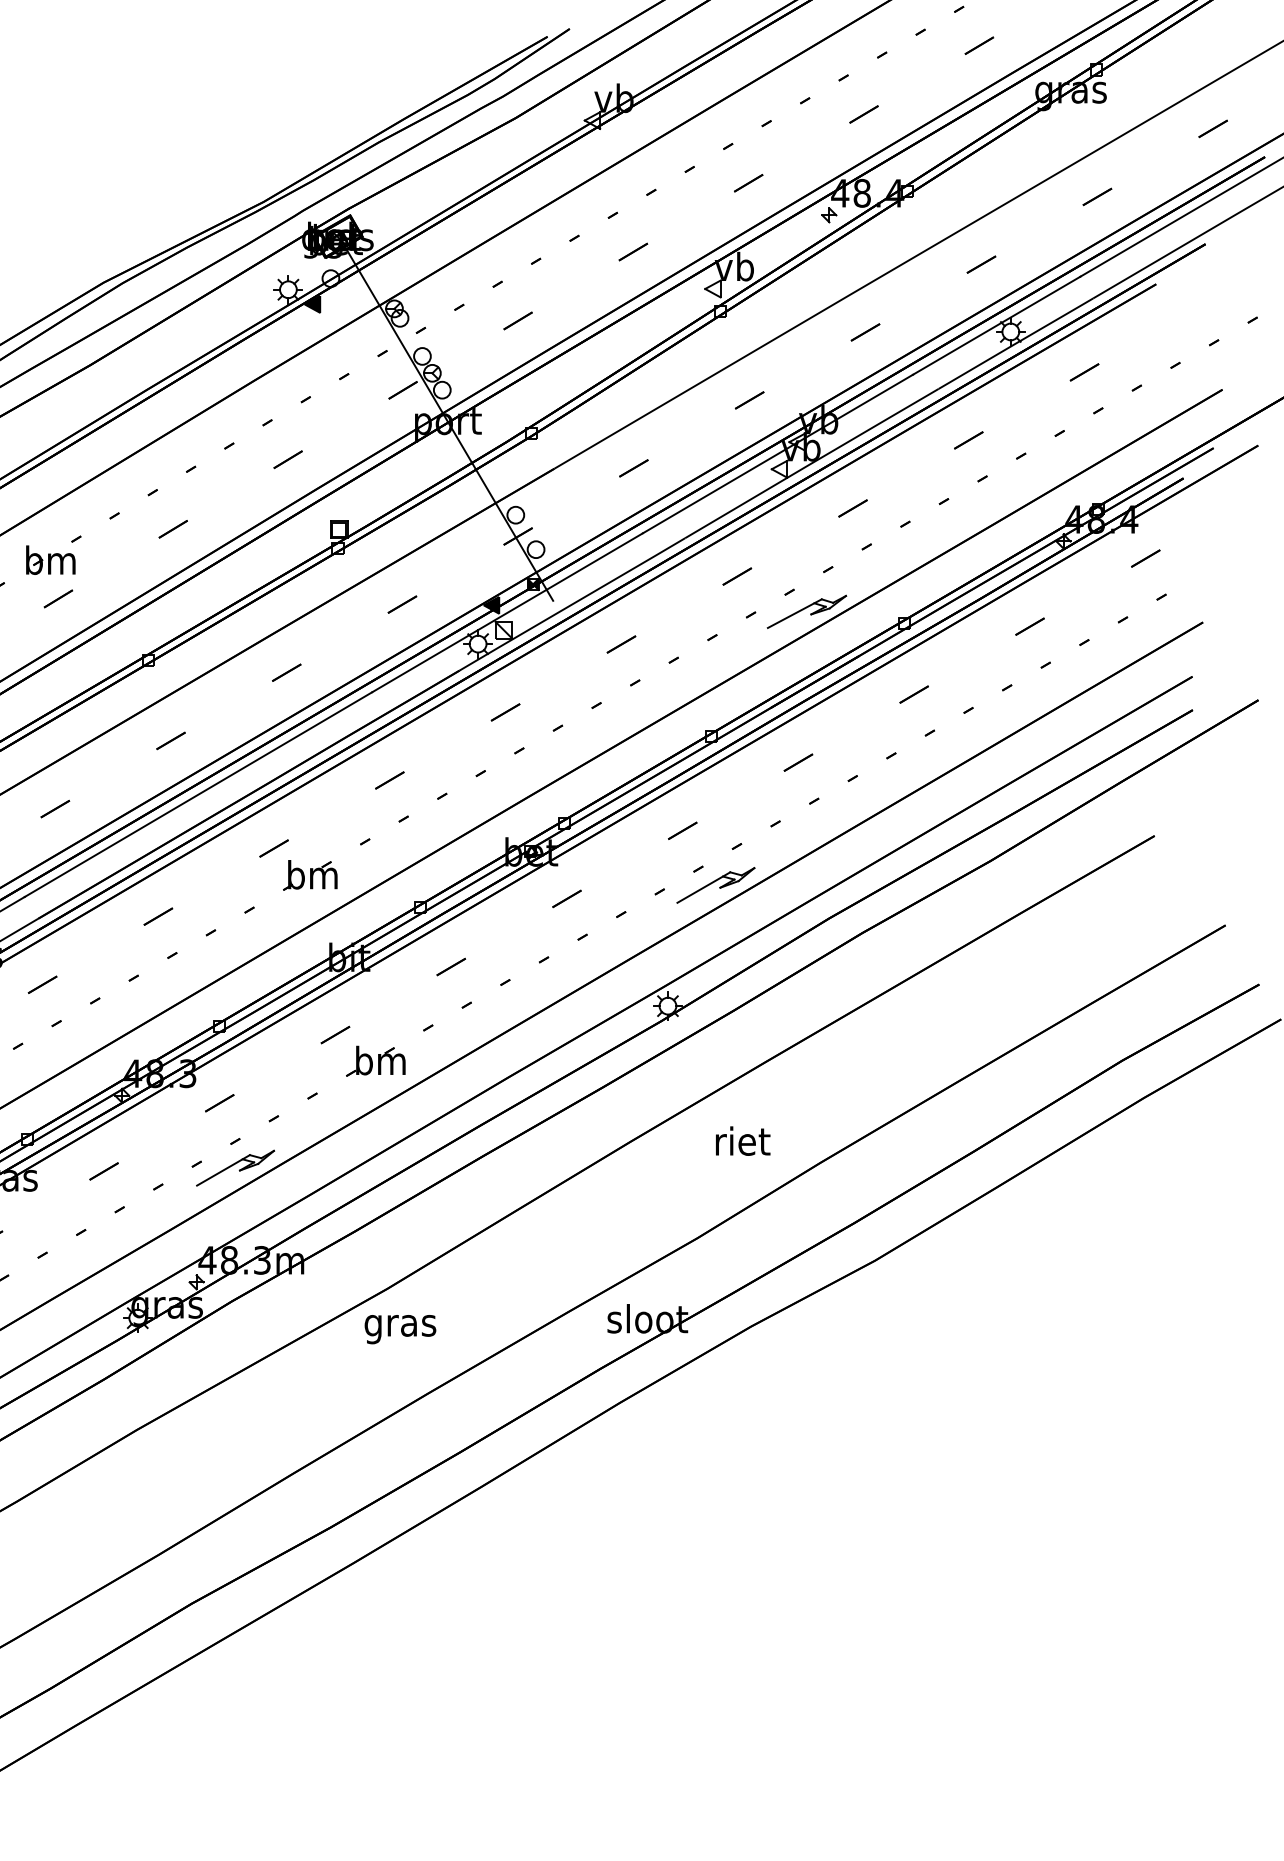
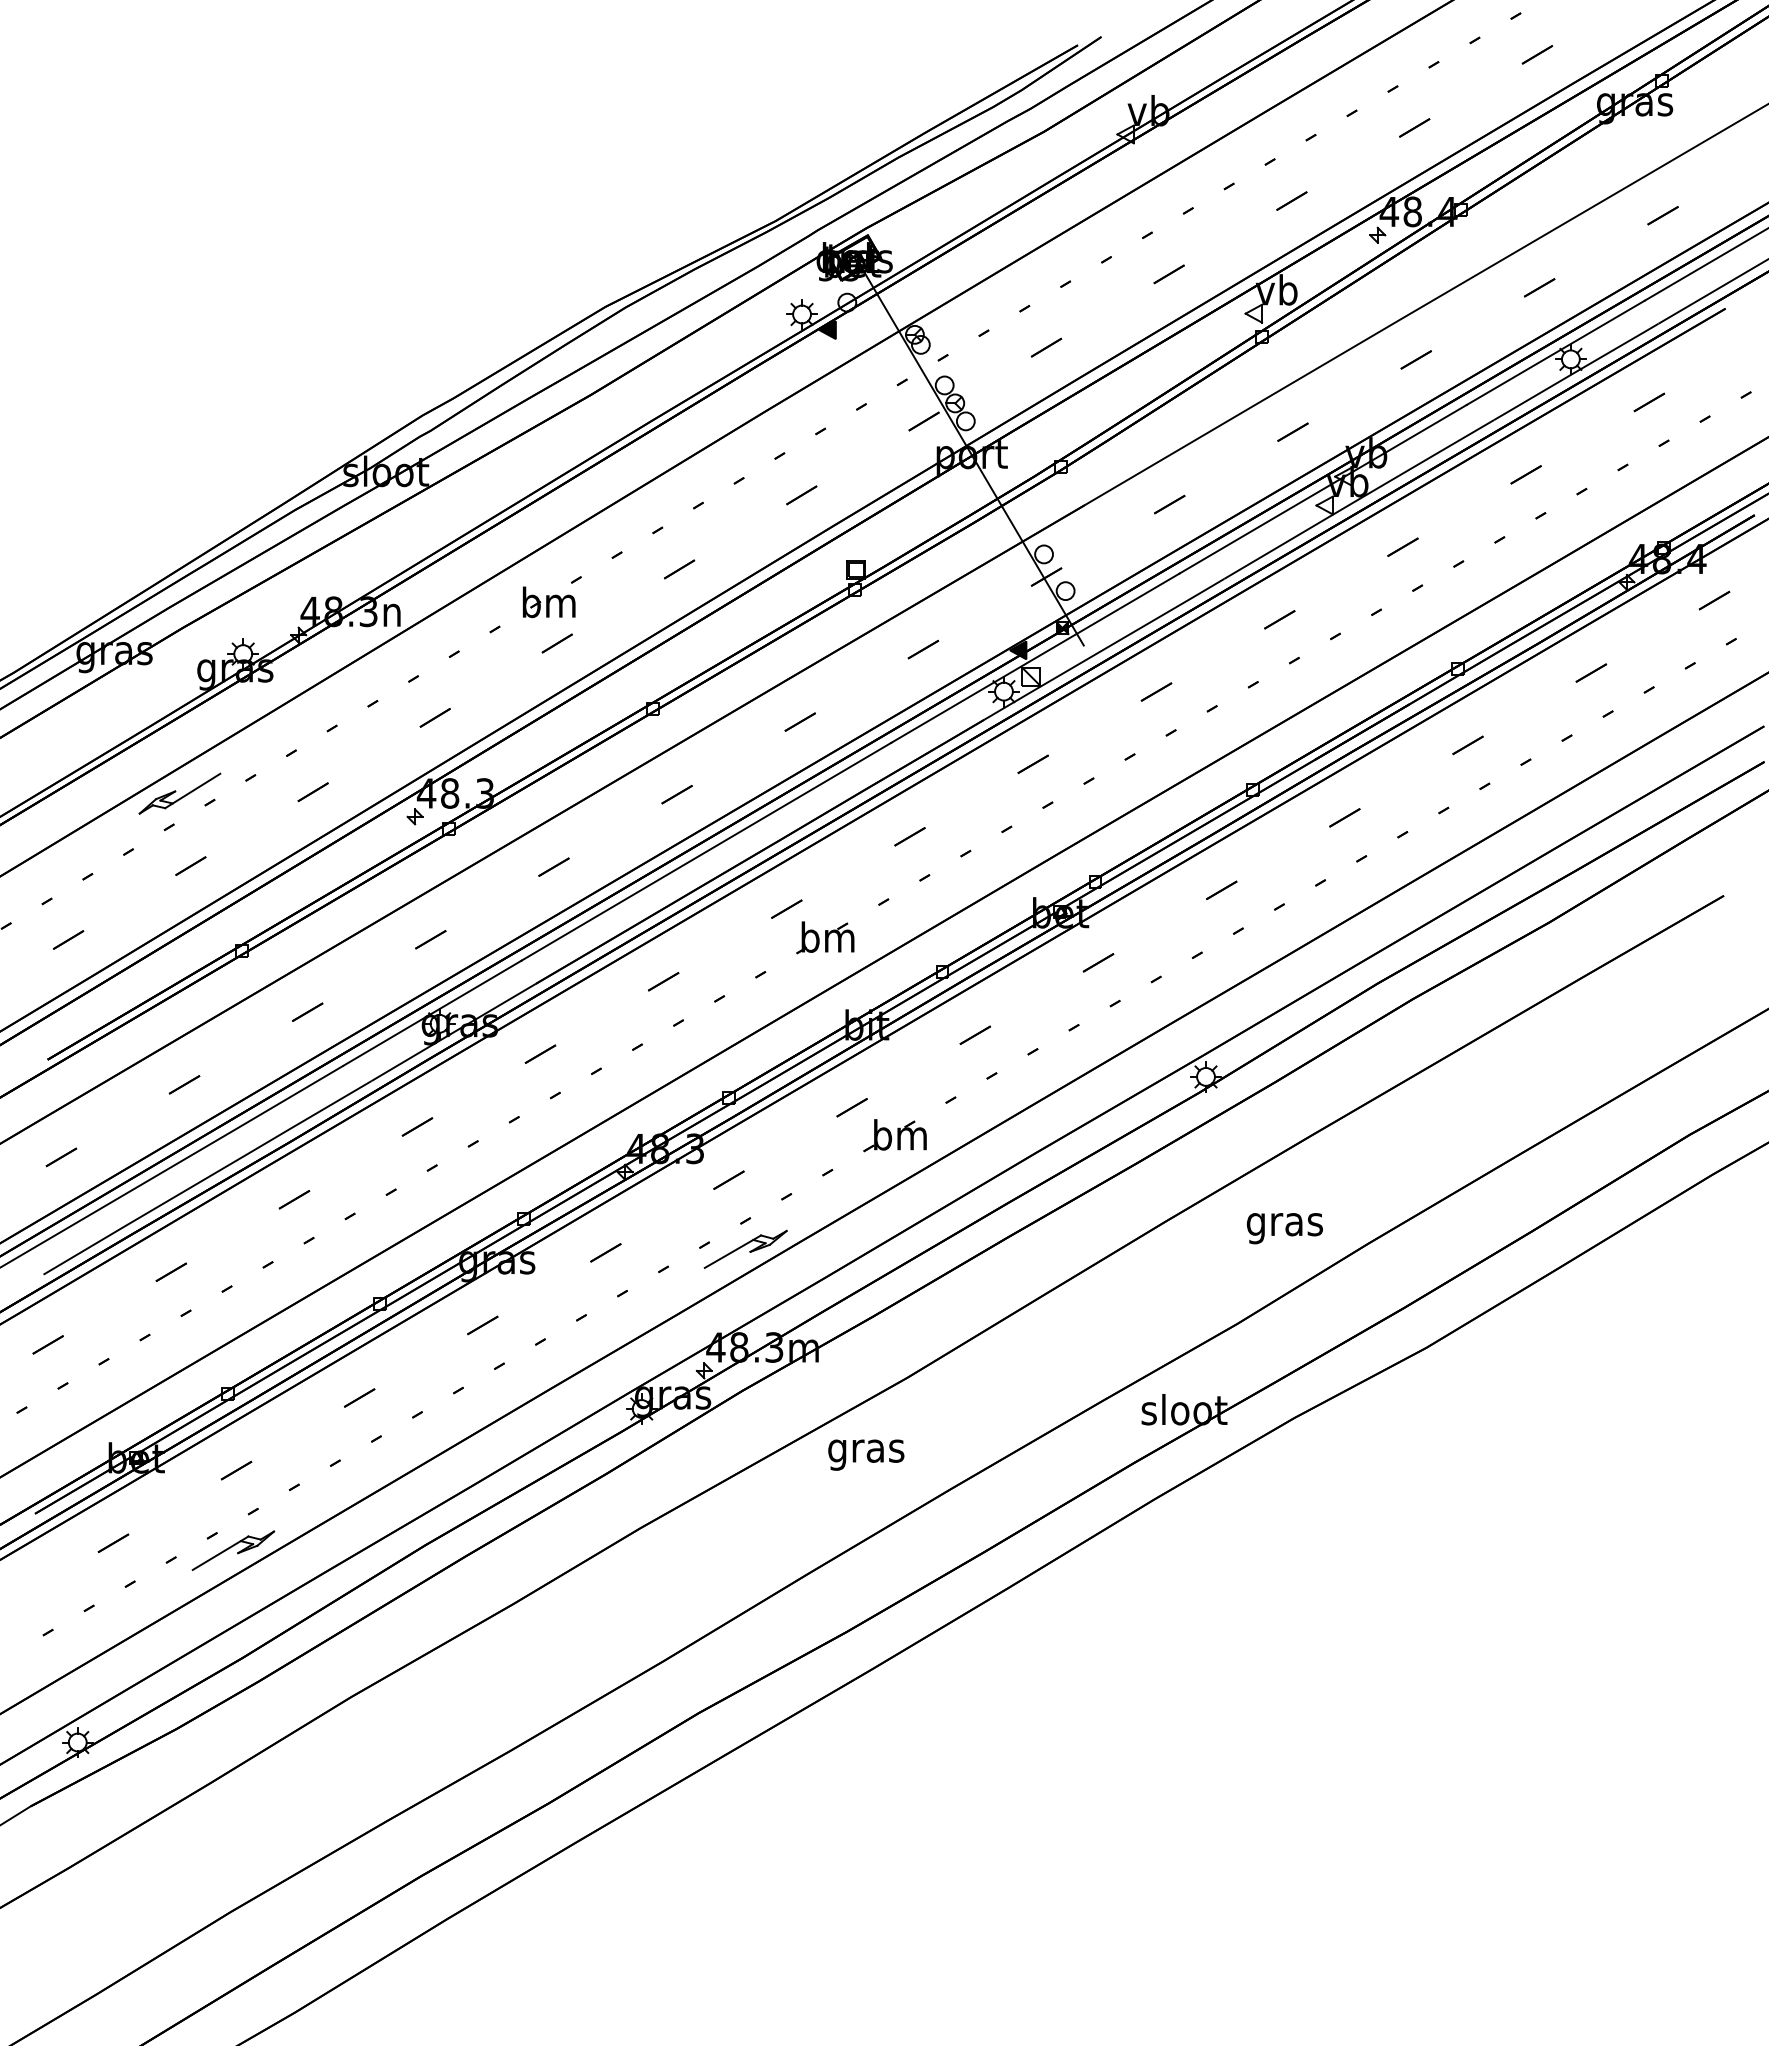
part: (806, 612) -> (1353, 657), removed
part: (716, 884) -> (1257, 947), removed
text: (741, 1144) -> (1284, 1224), riet -> gras
text: (400, 1328) -> (866, 1454), moved

